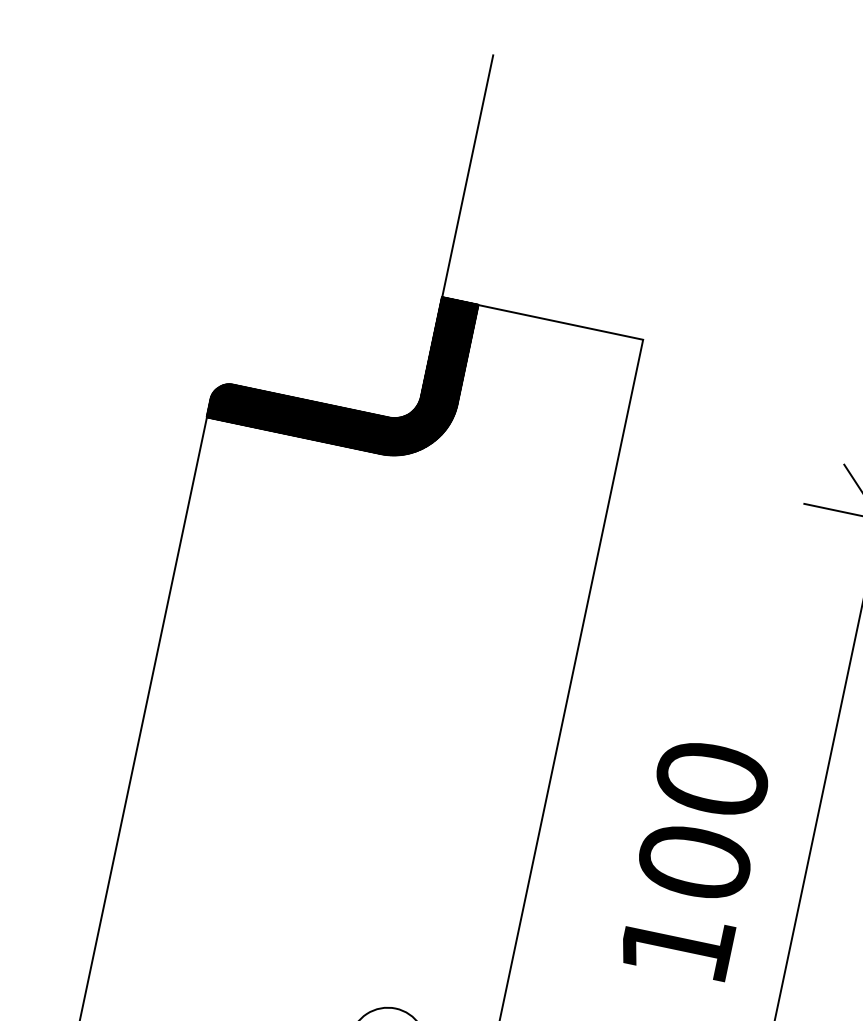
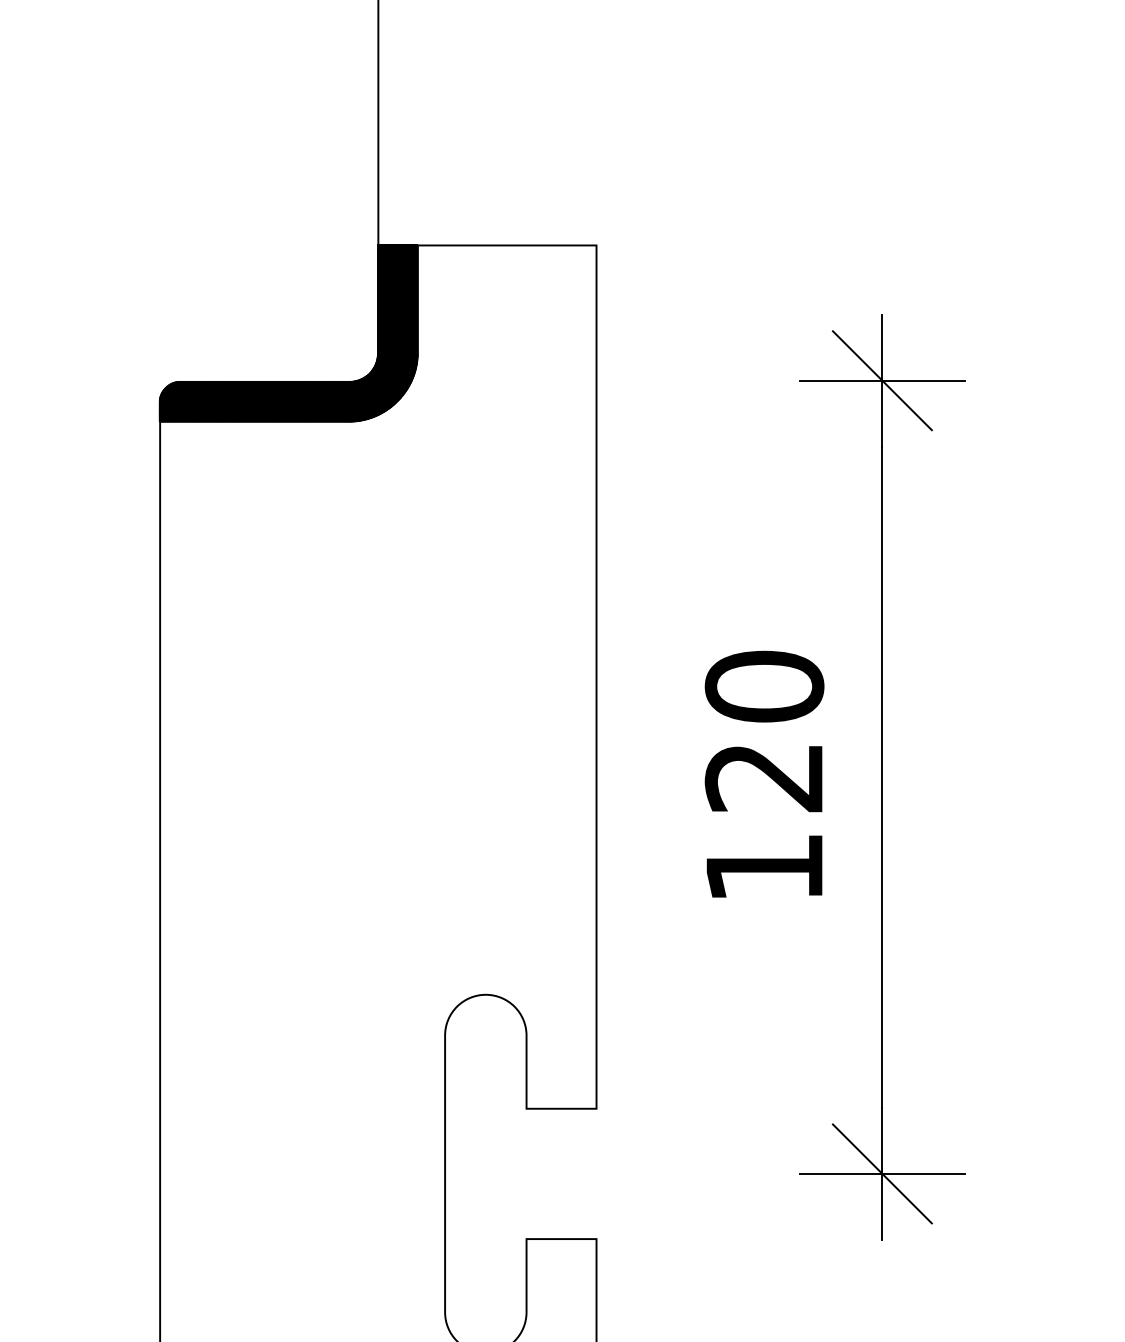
text: (694, 862) -> (764, 777), 100 -> 120

